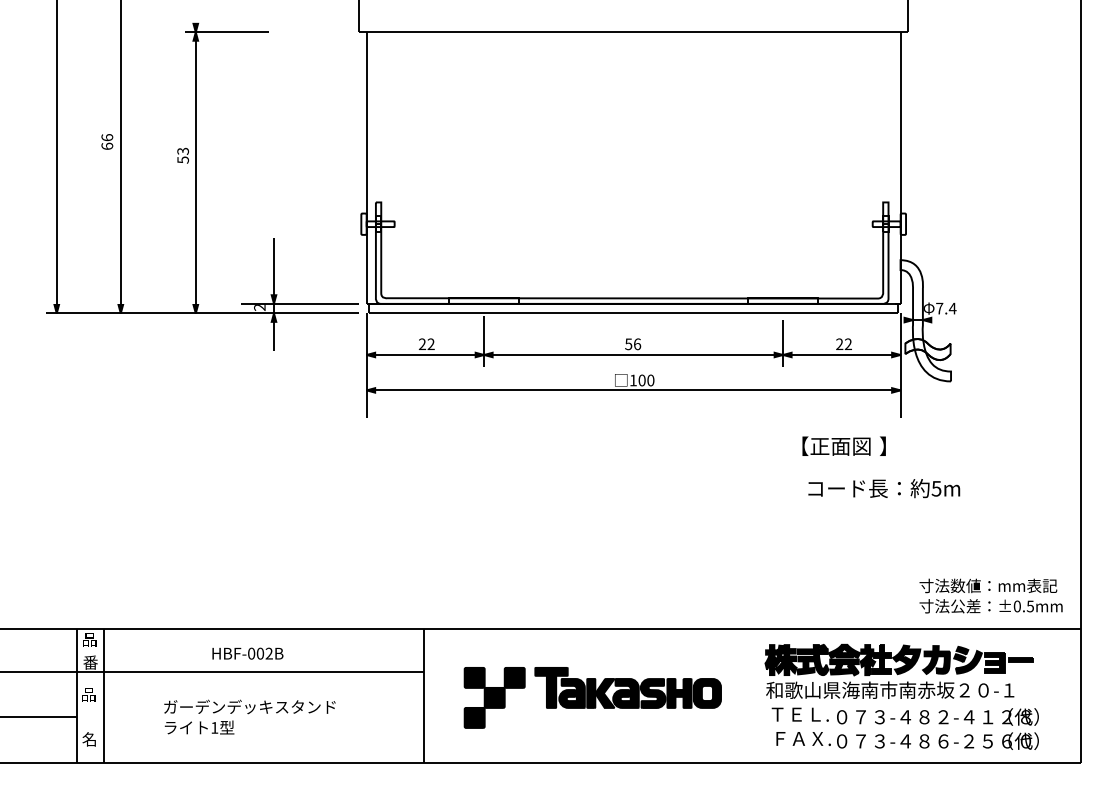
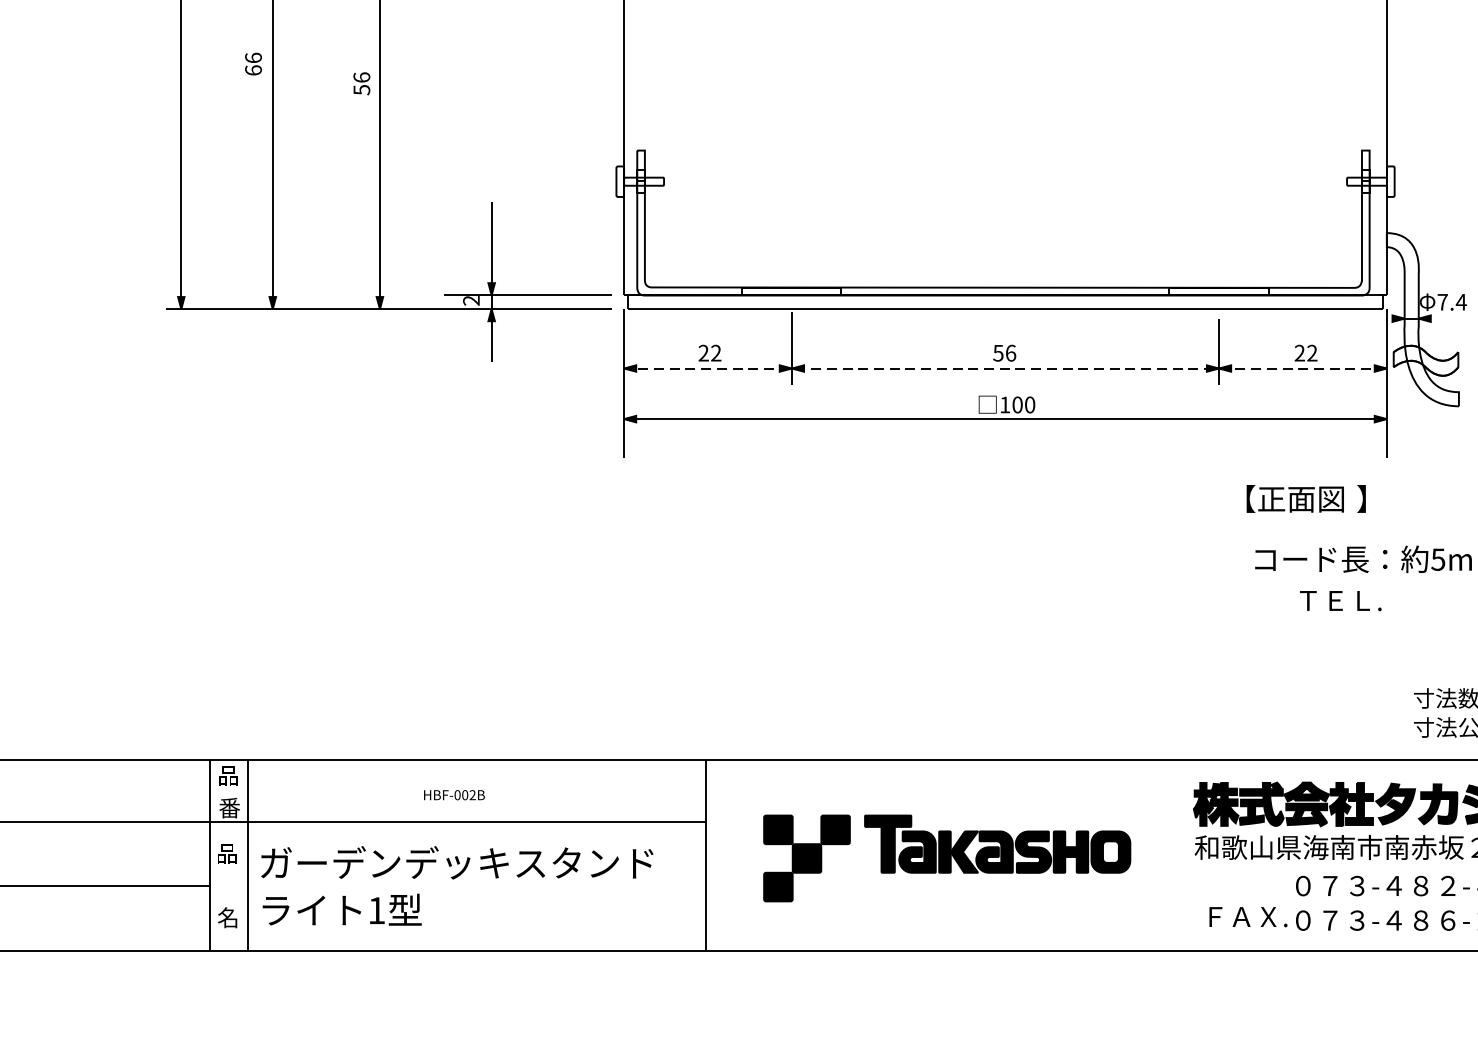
text: (182, 150) -> (360, 76), 53 -> 56
line: (633, 354) -> (1005, 367), solid -> dashed
part: (247, 653) -> (453, 795), size x0.6
text: (799, 714) -> (1339, 600), moved
part: (249, 716) -> (456, 885), size x1.6

